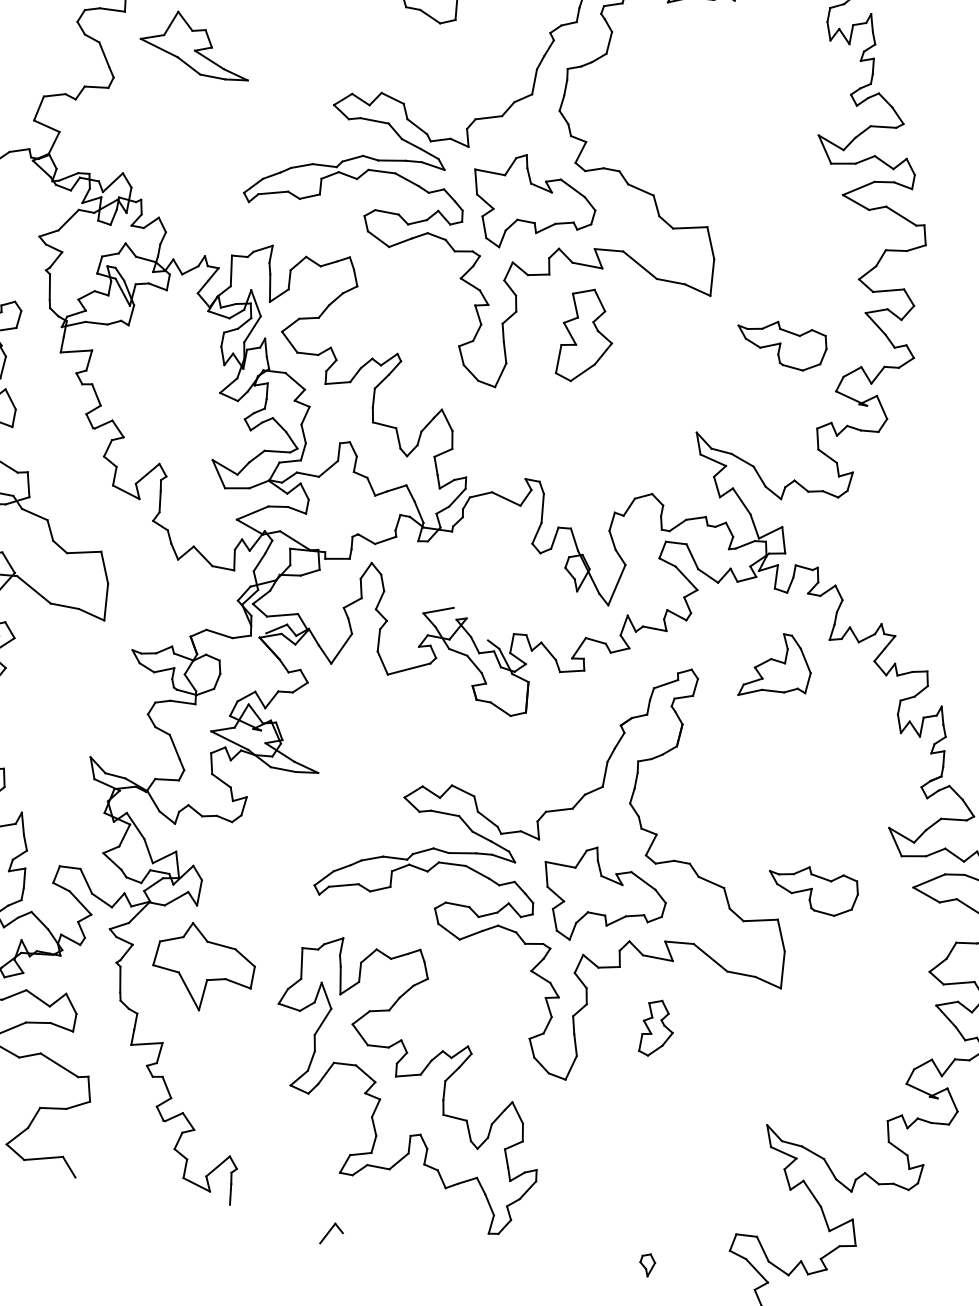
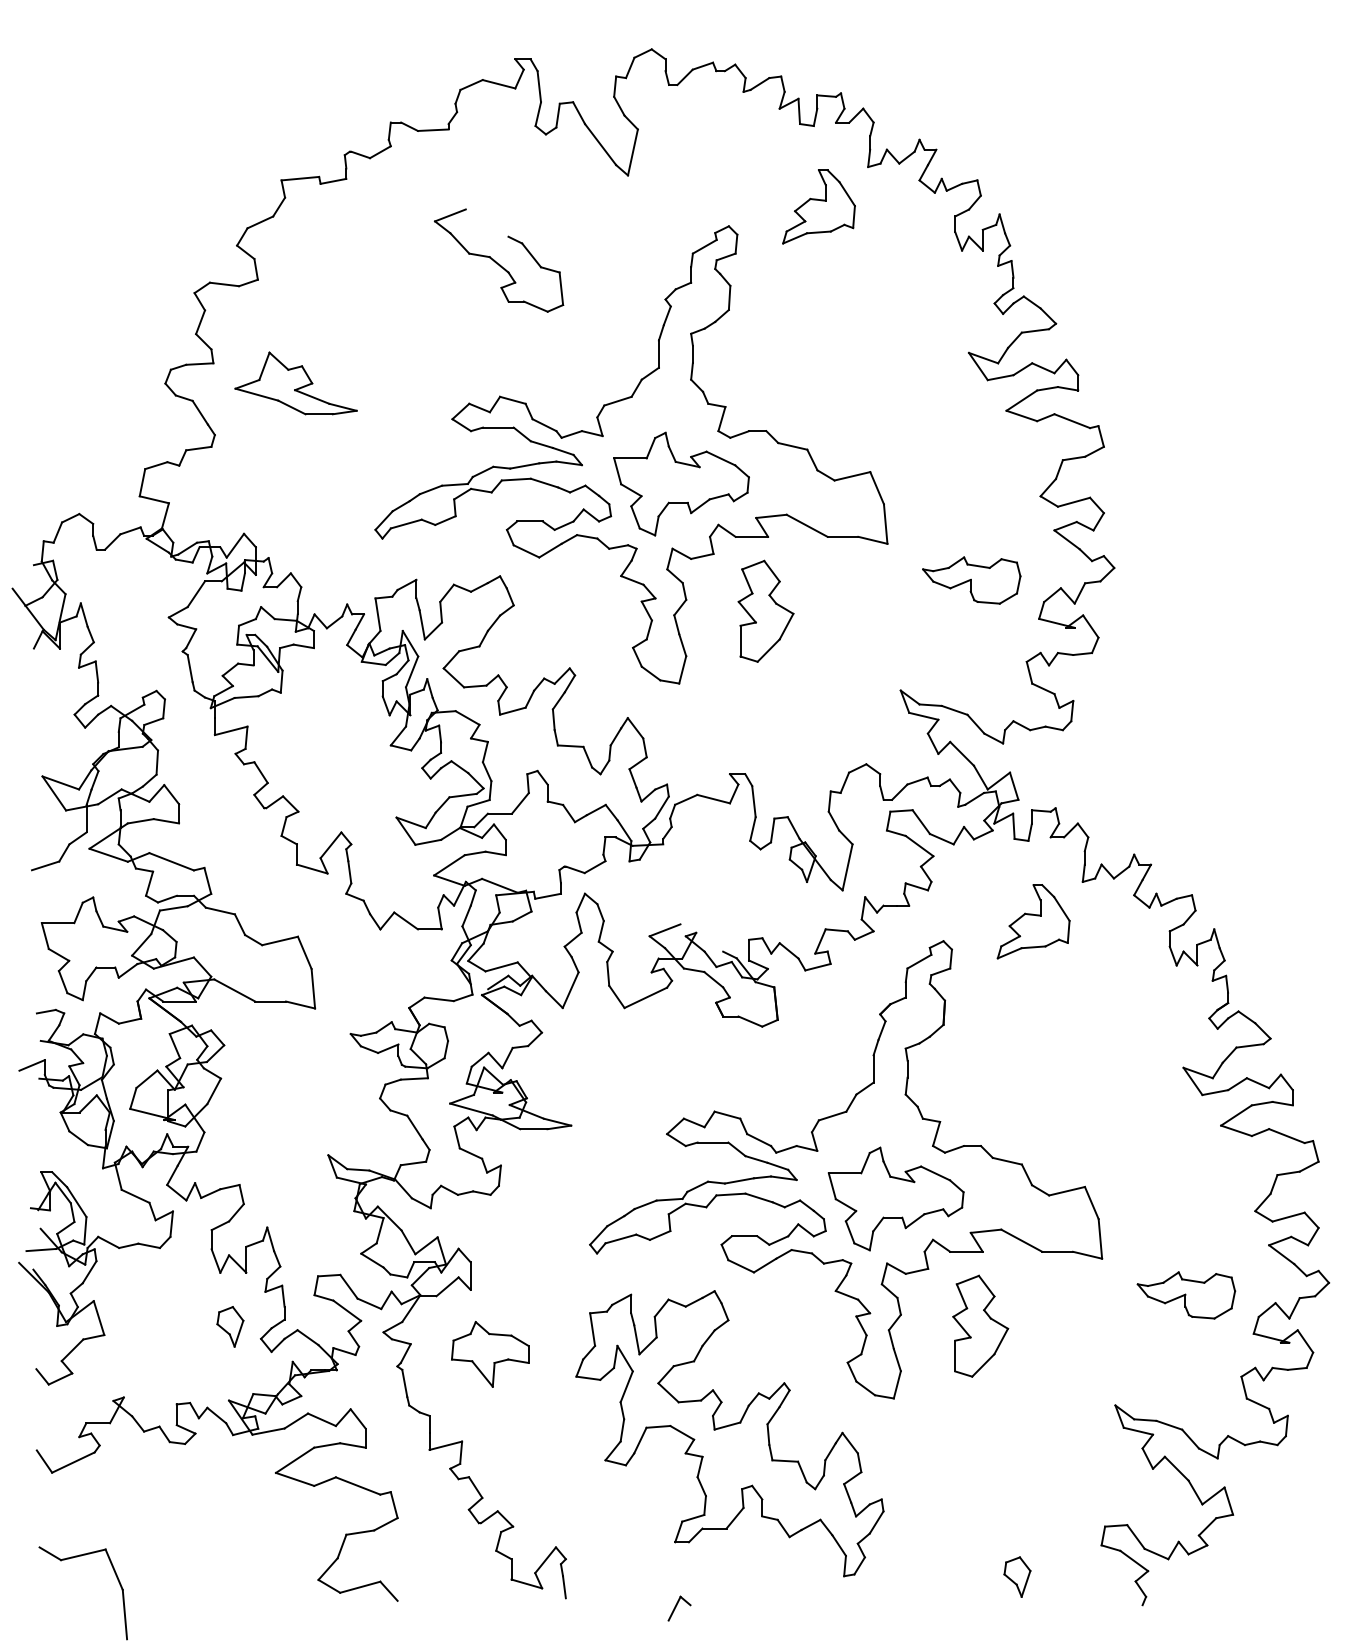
part: (812, 889) -> (1186, 1295), moved
part: (203, 968) -> (490, 1354), size x0.71
part: (657, 1028) -> (980, 1325), size x1.67
part: (647, 1264) -> (1017, 1576), size x1.67

